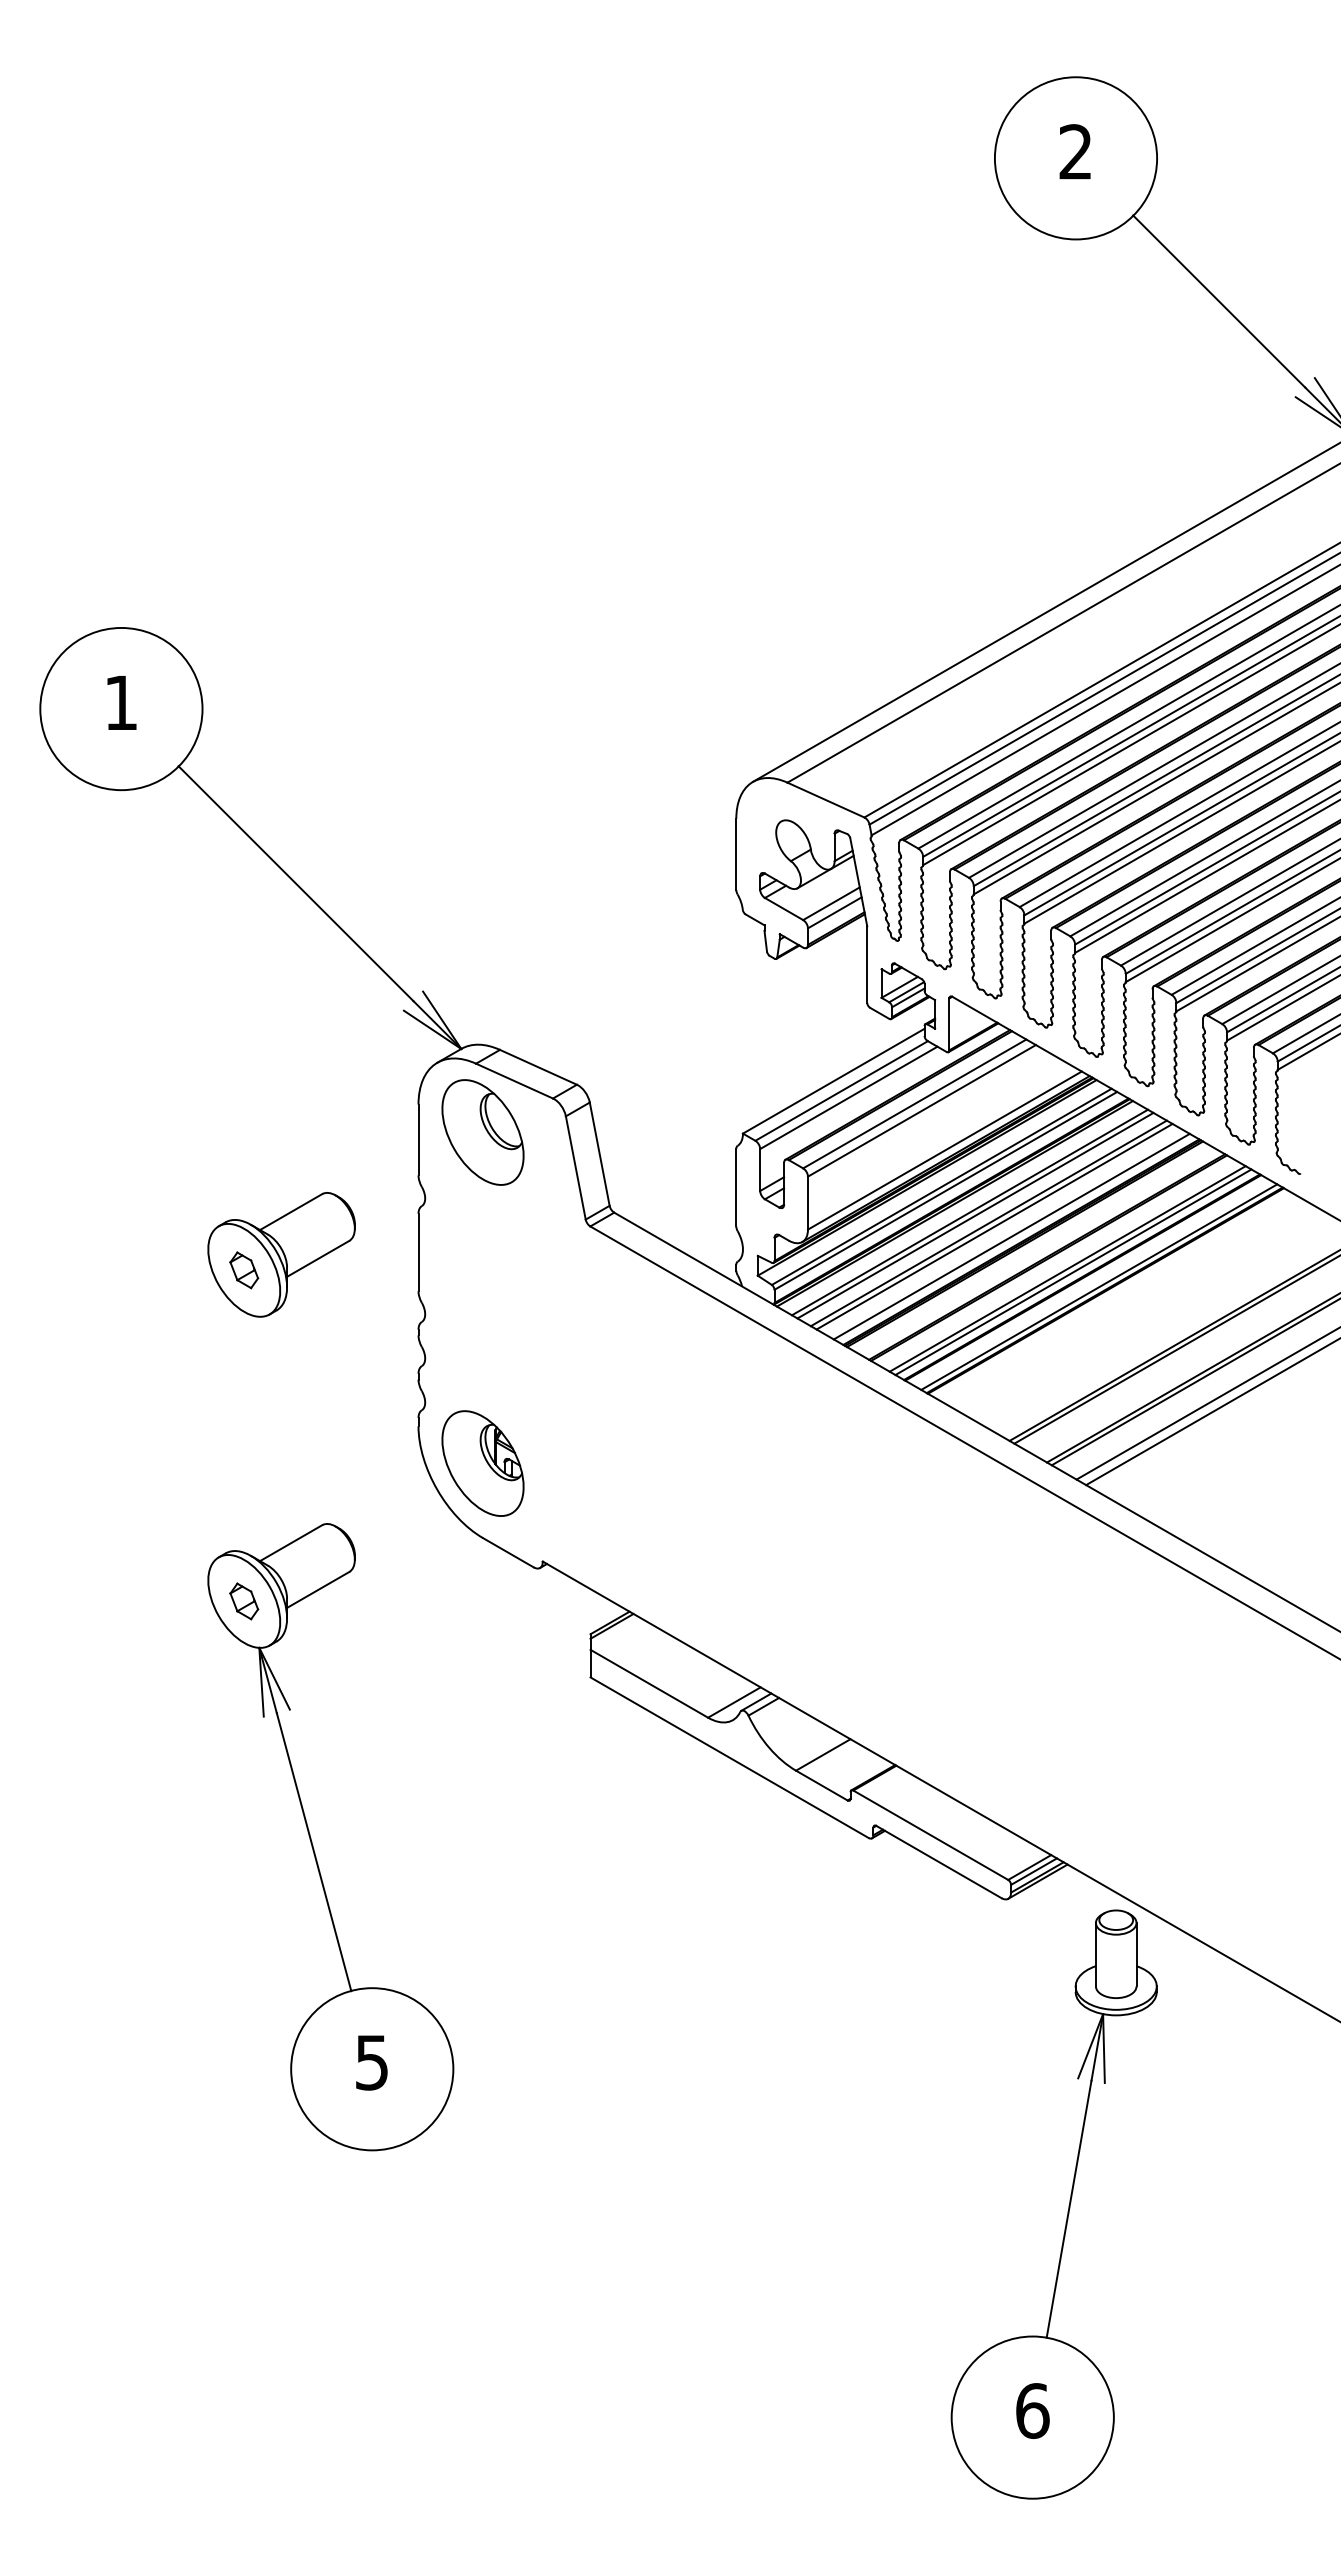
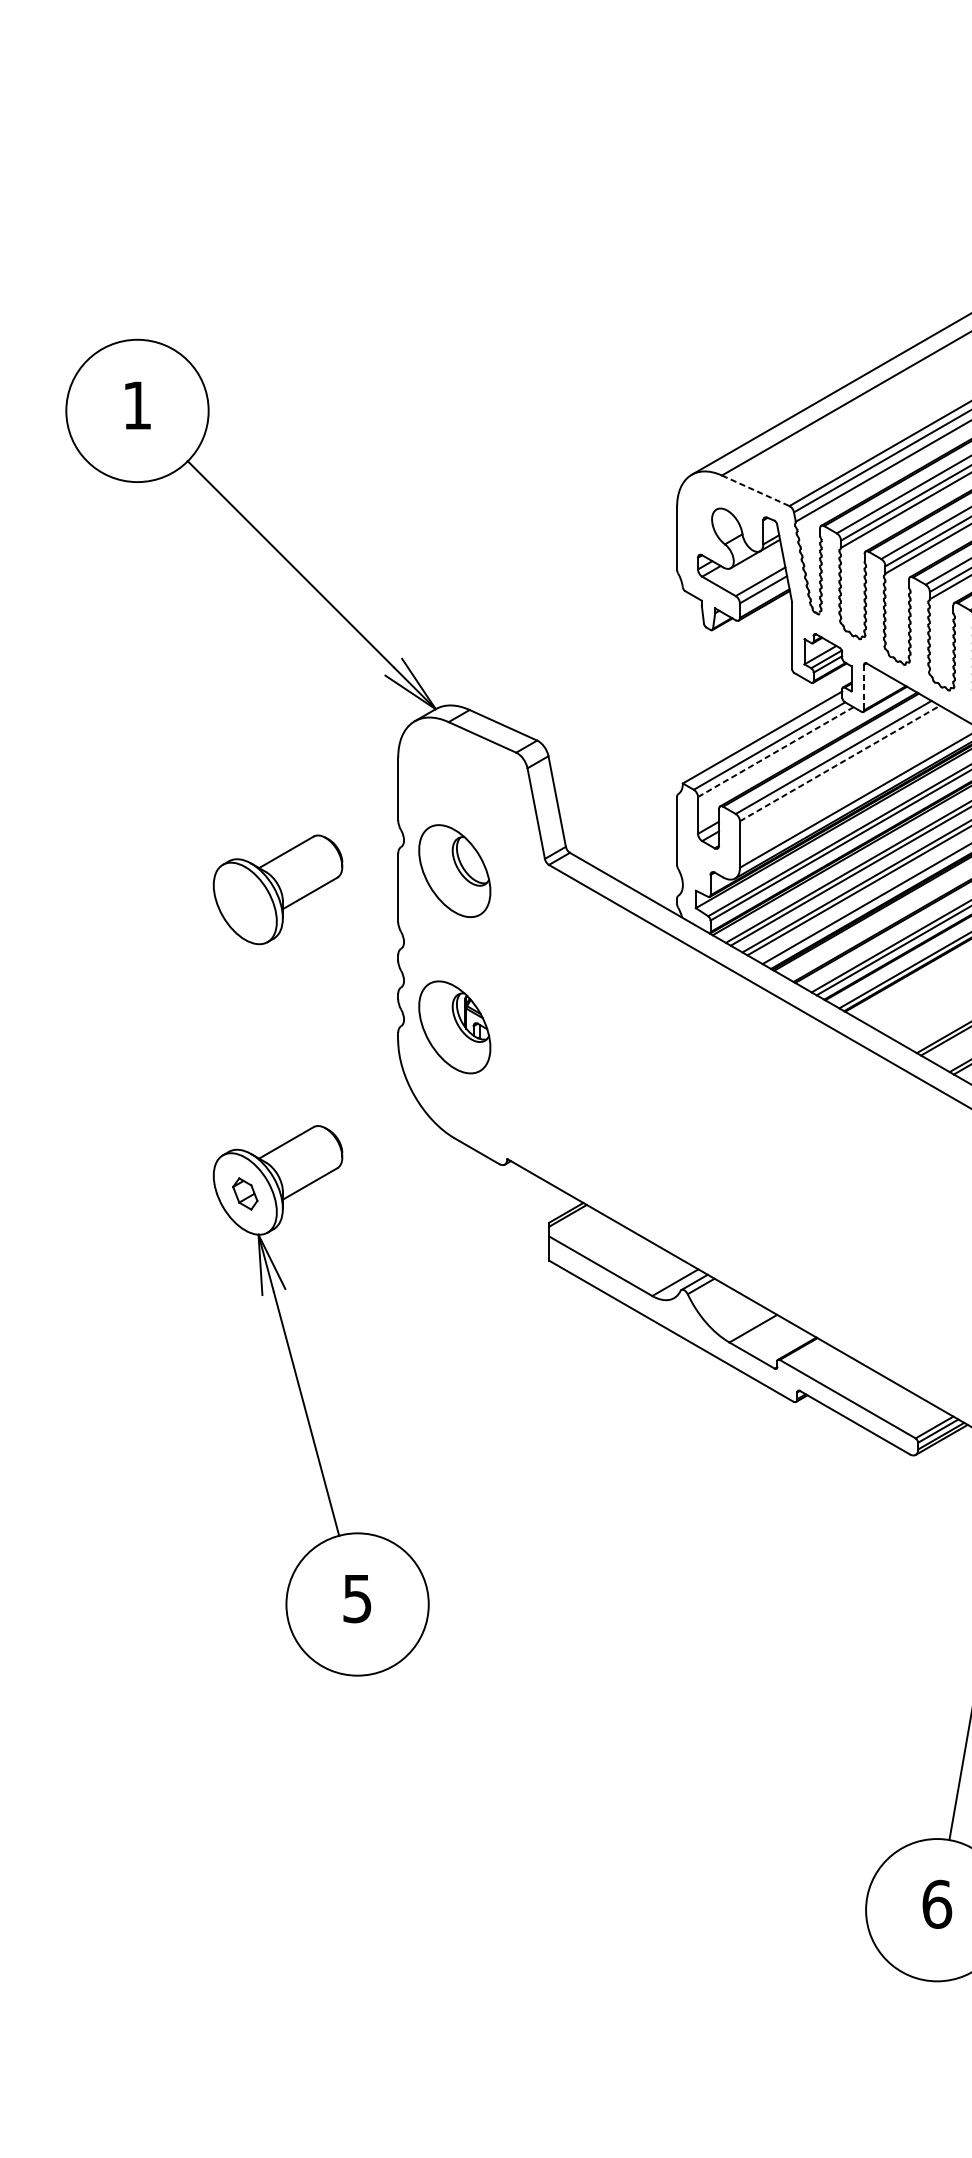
line: (826, 800) -> (756, 491), solid -> dashed
line: (949, 1024) -> (864, 687), solid -> dashed
line: (849, 1097) -> (776, 751), solid -> dashed
line: (921, 1110) -> (839, 763), solid -> dashed
part: (482, 1132) -> (454, 871), moved
part: (244, 1270) -> (245, 903), removed
part: (482, 1463) -> (454, 1027), moved

